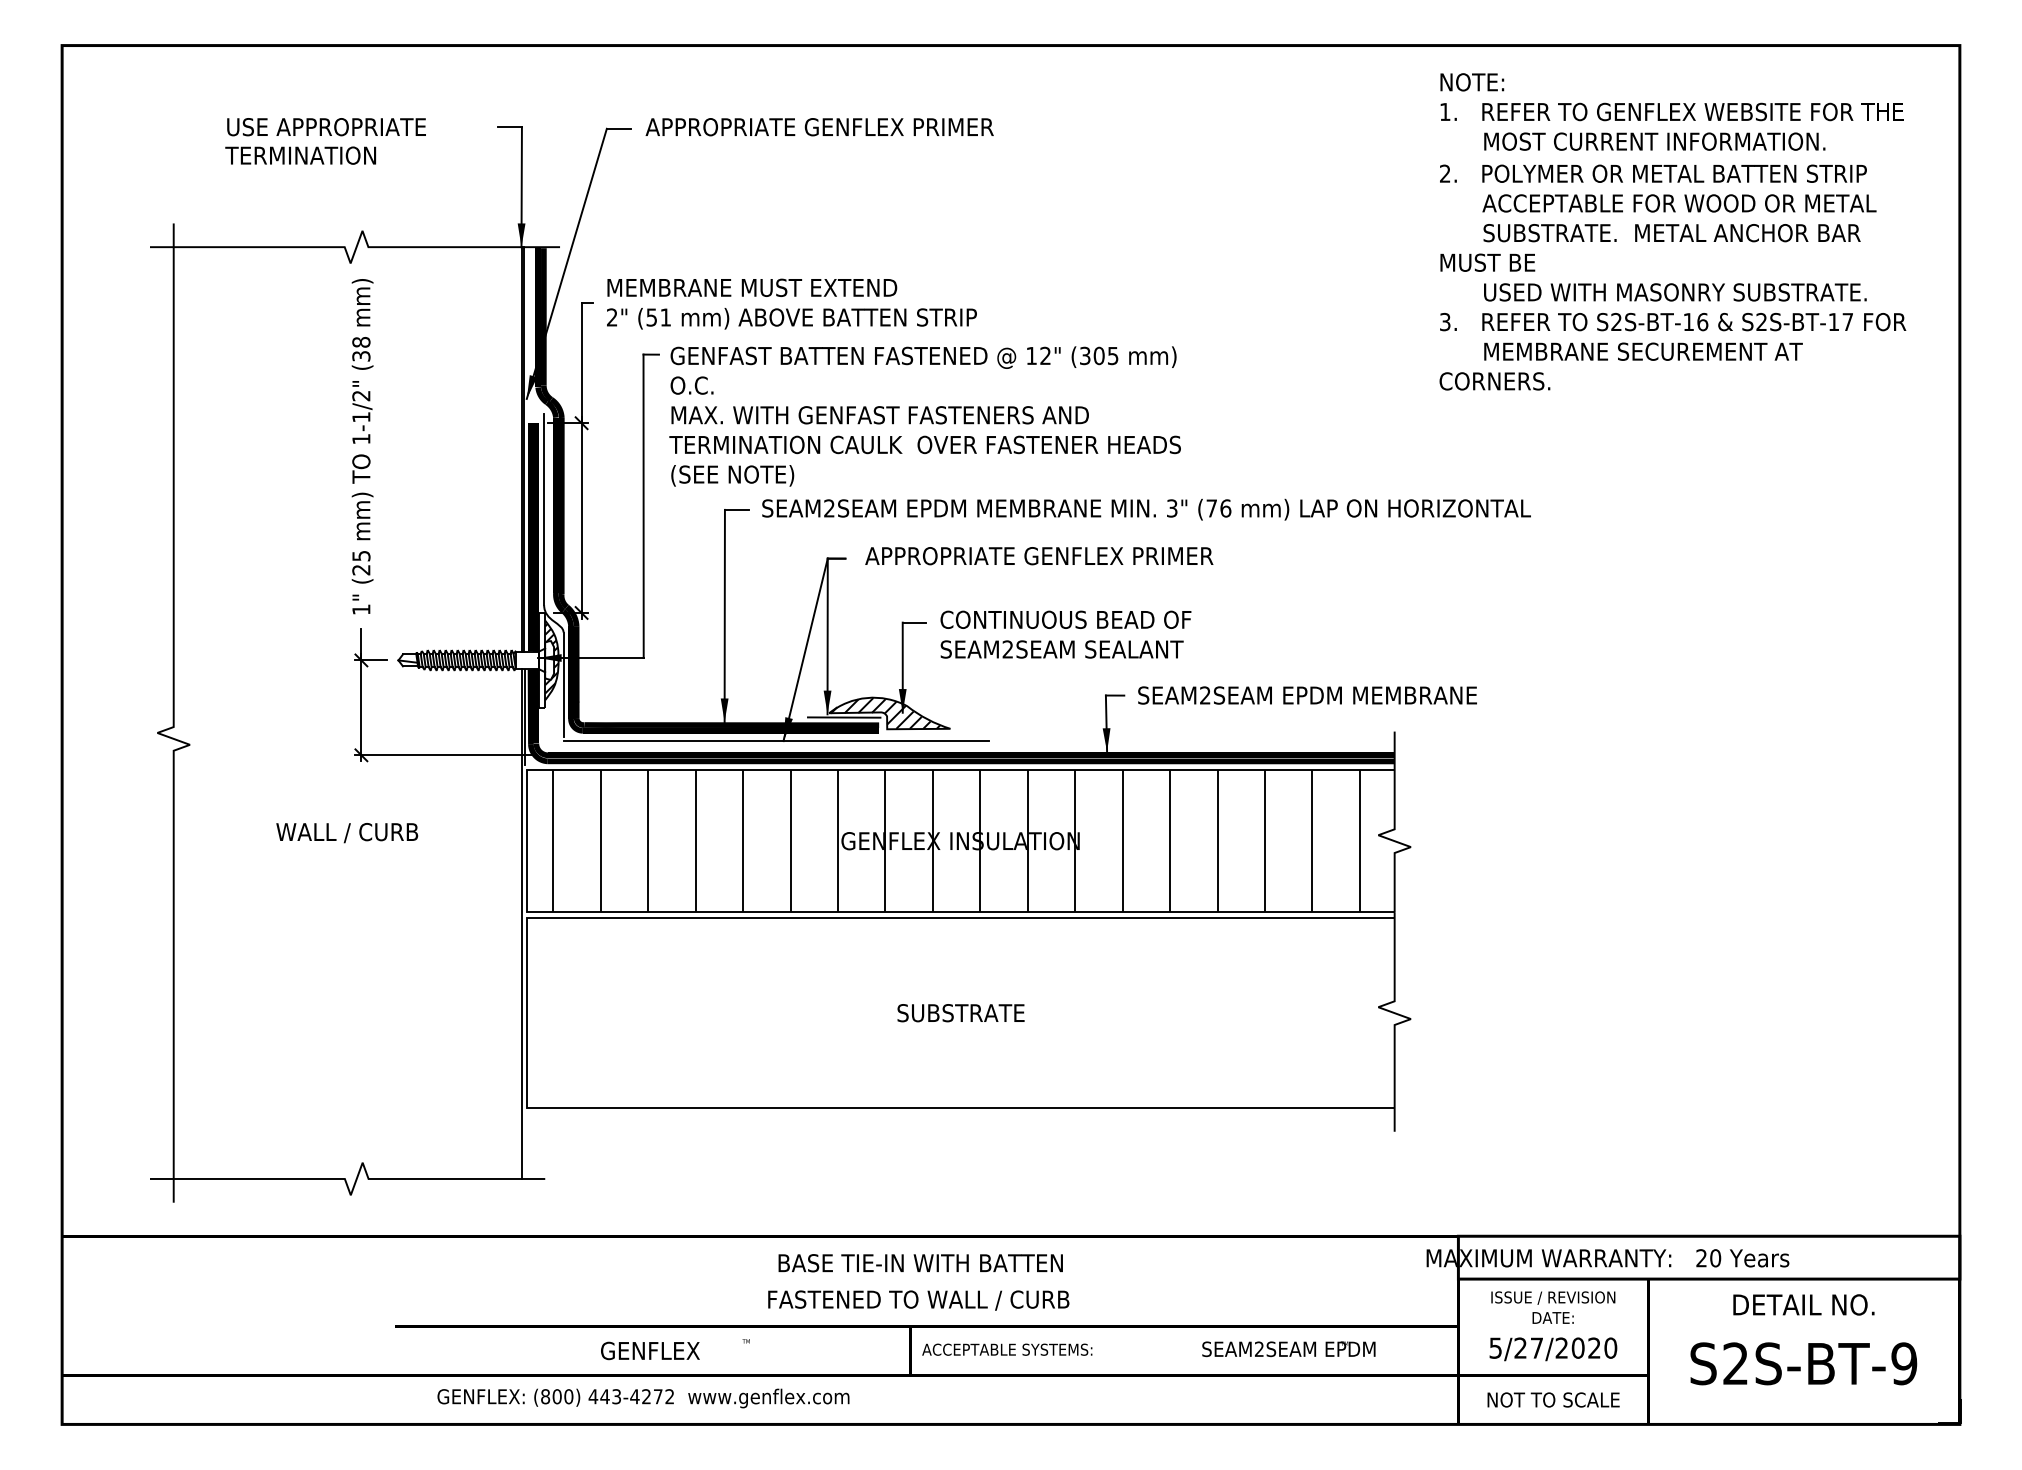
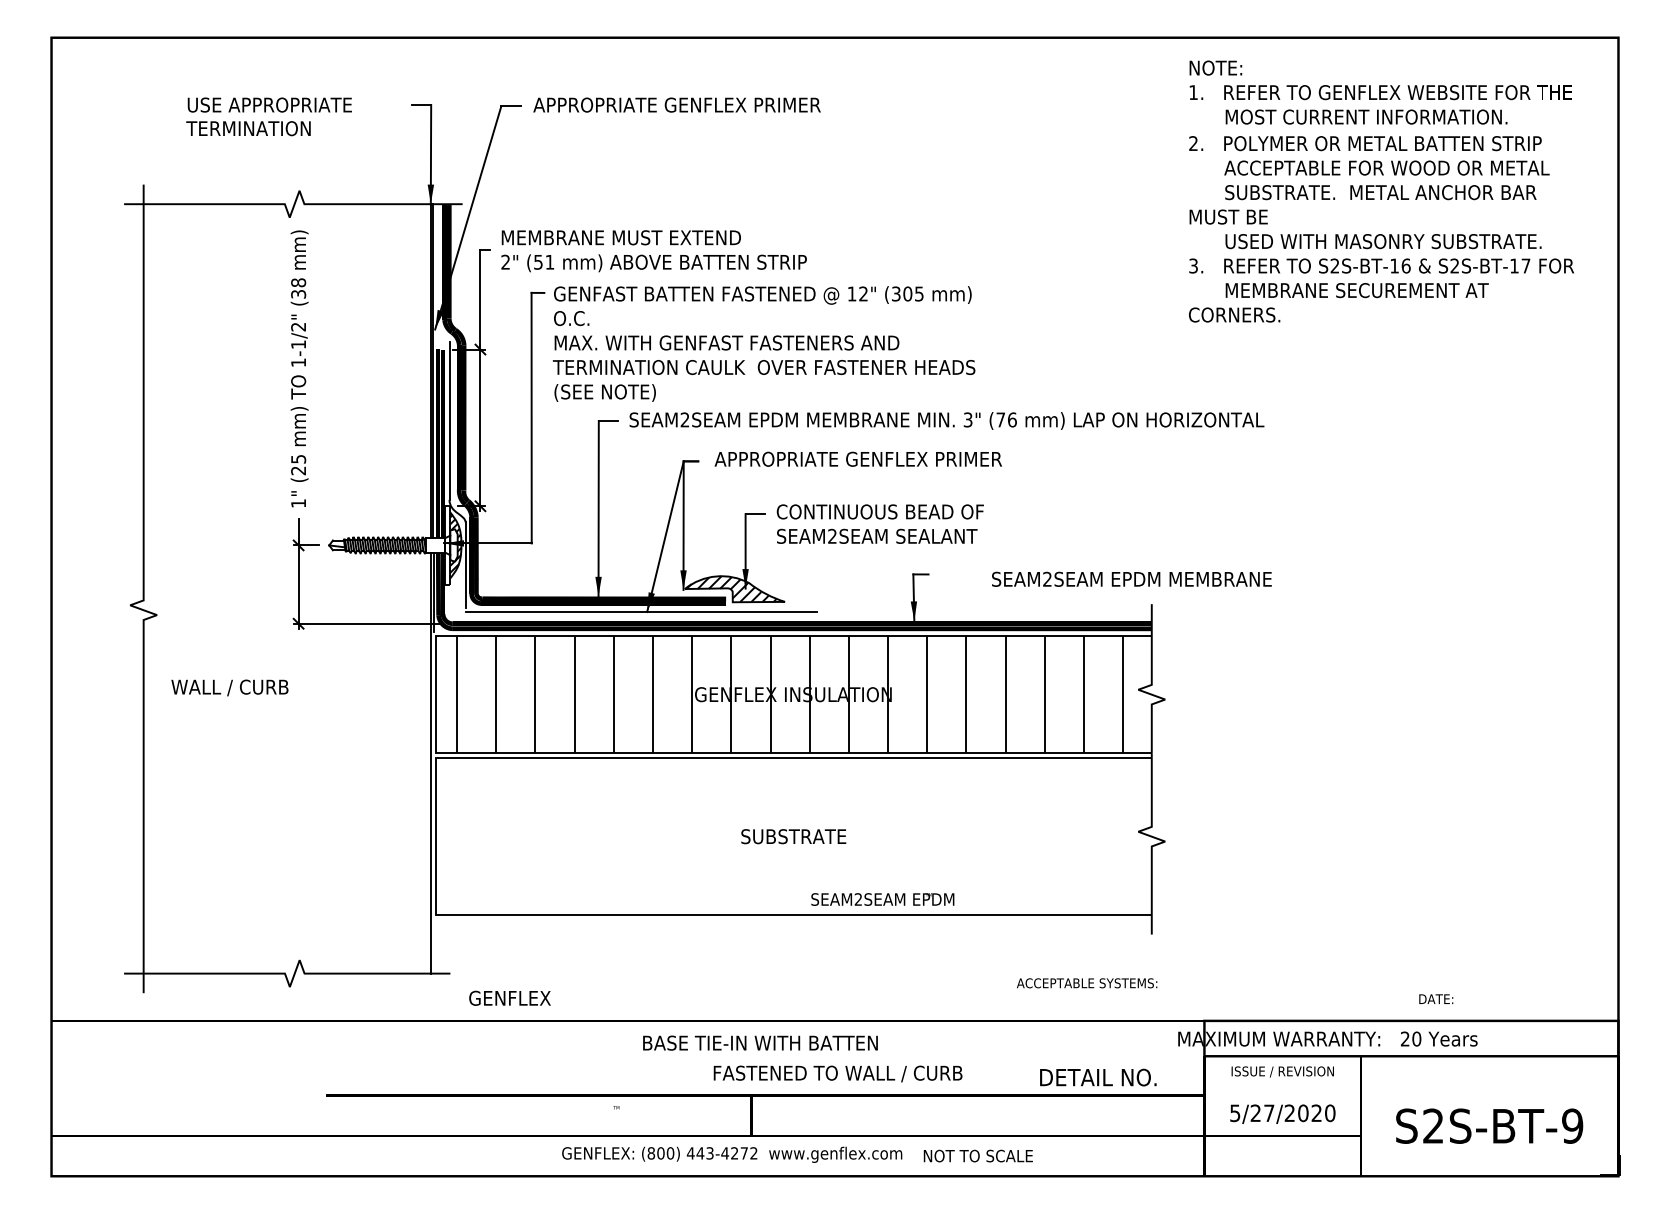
text: (1307, 695) -> (1131, 579), moved
line: (843, 717) -> (696, 592), removed
text: (347, 833) -> (230, 688), moved
text: (918, 1300) -> (837, 1073), moved
text: (1803, 1304) -> (1097, 1077), moved
text: (1552, 1317) -> (1435, 998), moved
text: (1007, 1349) -> (1087, 983), moved
text: (1288, 1349) -> (882, 899), moved
text: (650, 1350) -> (510, 997), moved
text: (643, 1398) -> (732, 1154), moved
text: (1553, 1399) -> (978, 1155), moved

